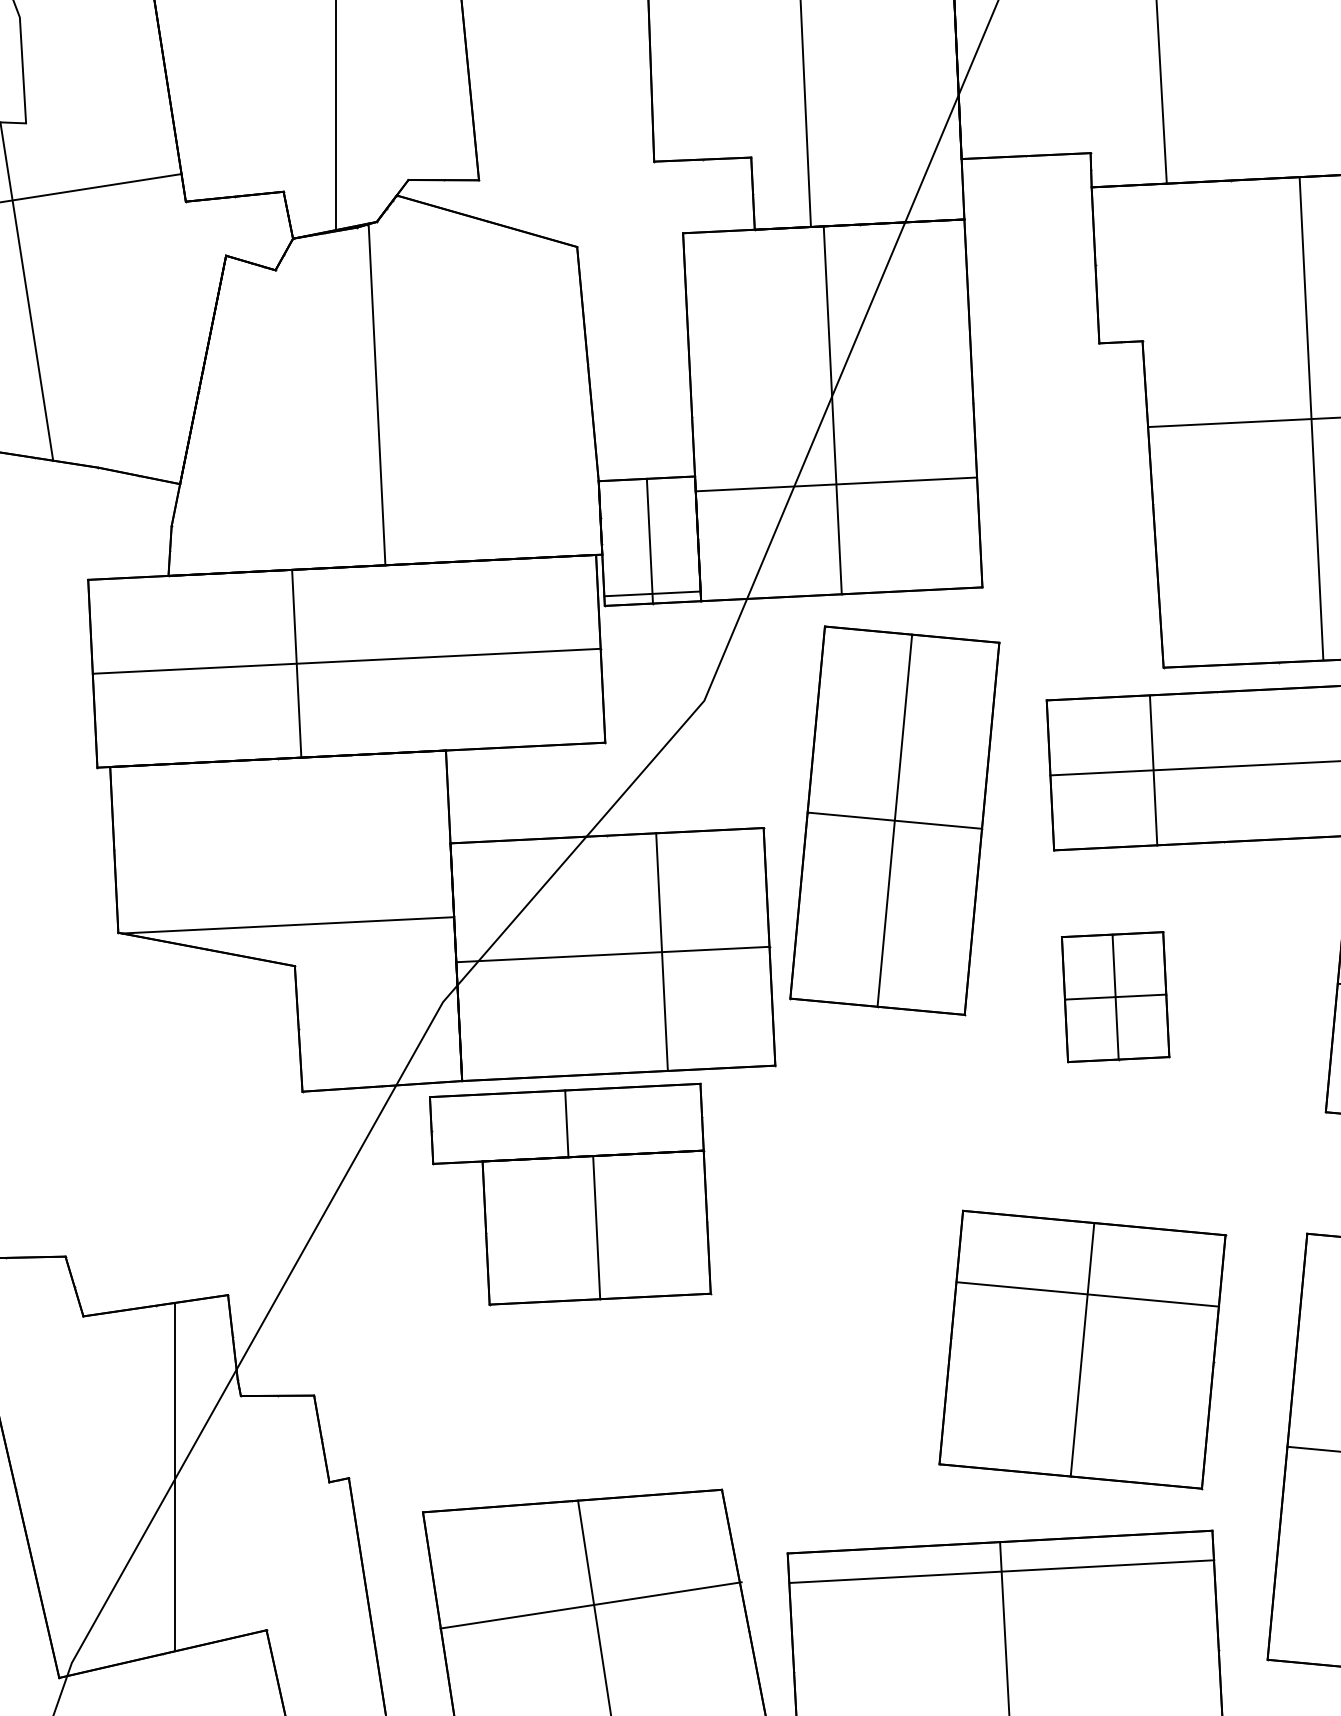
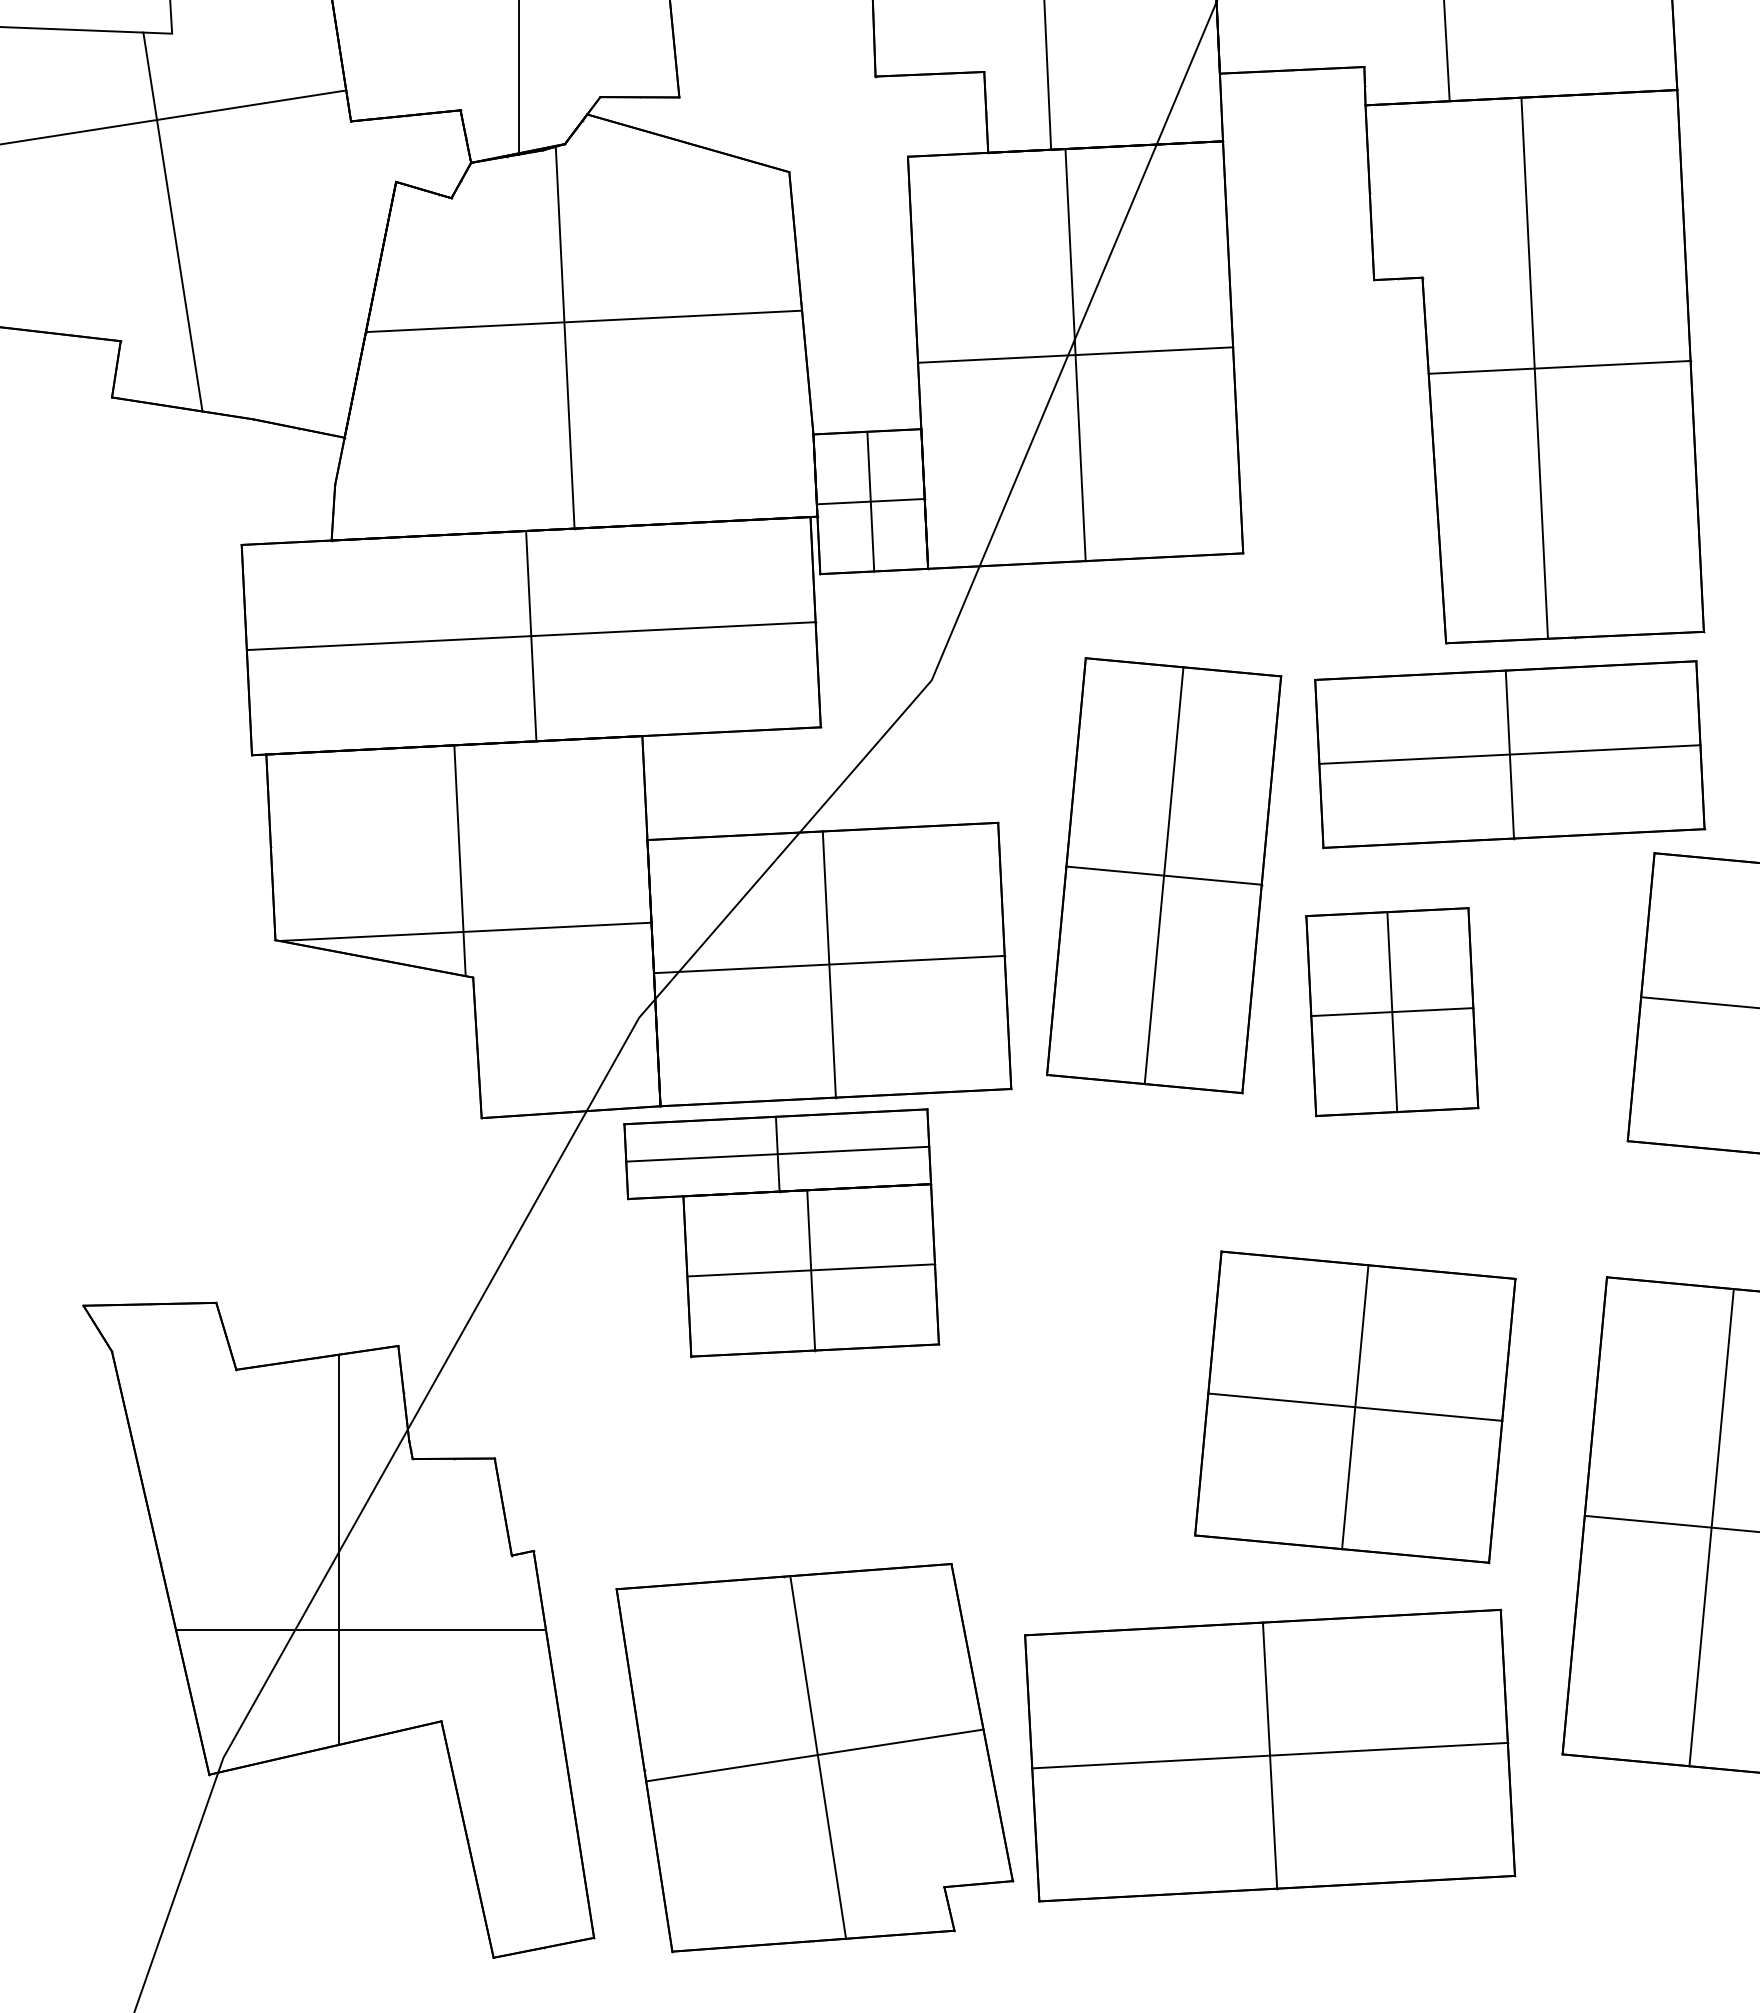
line: (393, 380) -> (583, 321), added
line: (1311, 417) -> (1534, 367), moved
line: (836, 483) -> (1075, 354), moved
line: (652, 593) -> (870, 501), moved
line: (296, 663) -> (531, 635), moved
line: (1153, 770) -> (1509, 754), moved
part: (895, 820) -> (1164, 875), moved
line: (282, 861) -> (459, 860), added
line: (661, 951) -> (828, 964), moved
part: (1115, 997) -> (1392, 1012), size x1.43
line: (566, 1123) -> (777, 1153), added
line: (596, 1227) -> (811, 1270), added
line: (1088, 1293) -> (1355, 1406), moved
line: (195, 1549) -> (361, 1630), added
line: (1001, 1571) -> (1269, 1755), moved
line: (590, 1605) -> (814, 1755), moved

